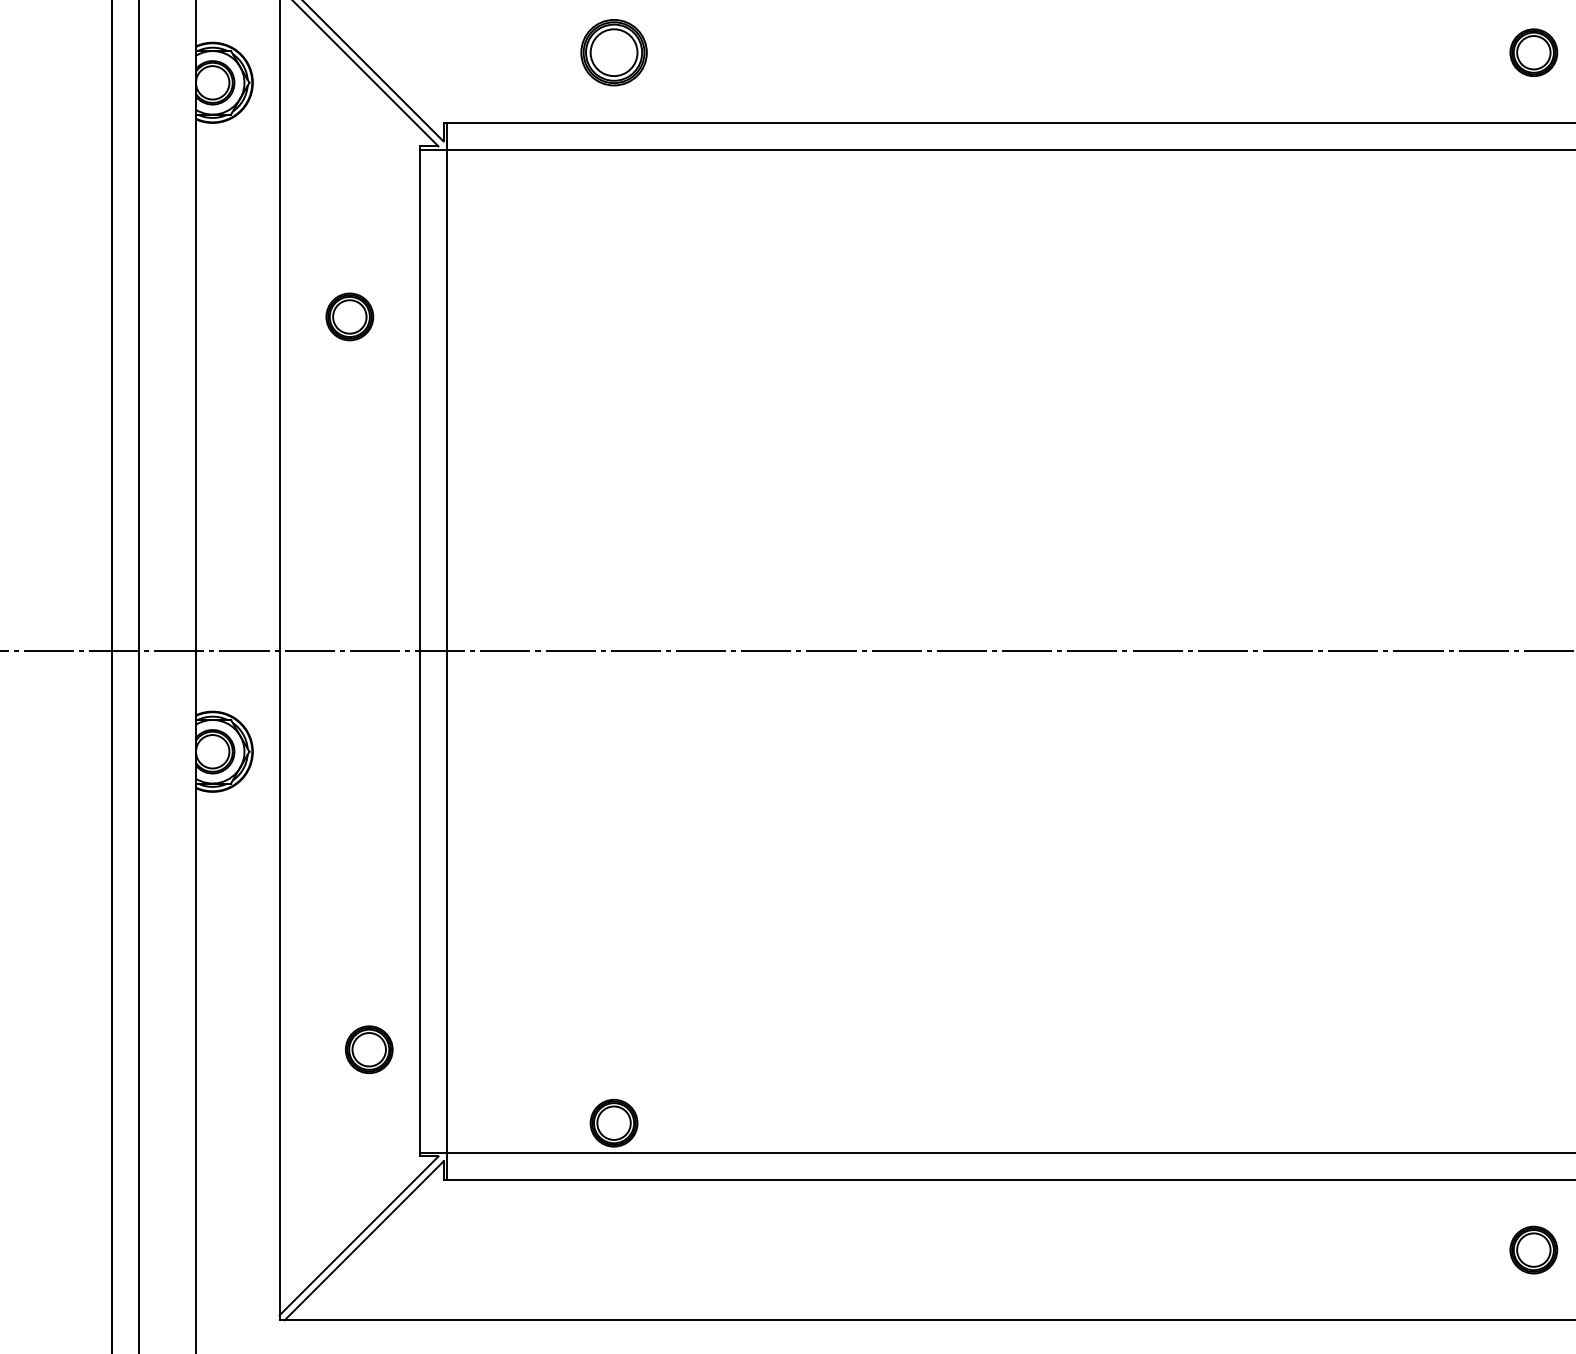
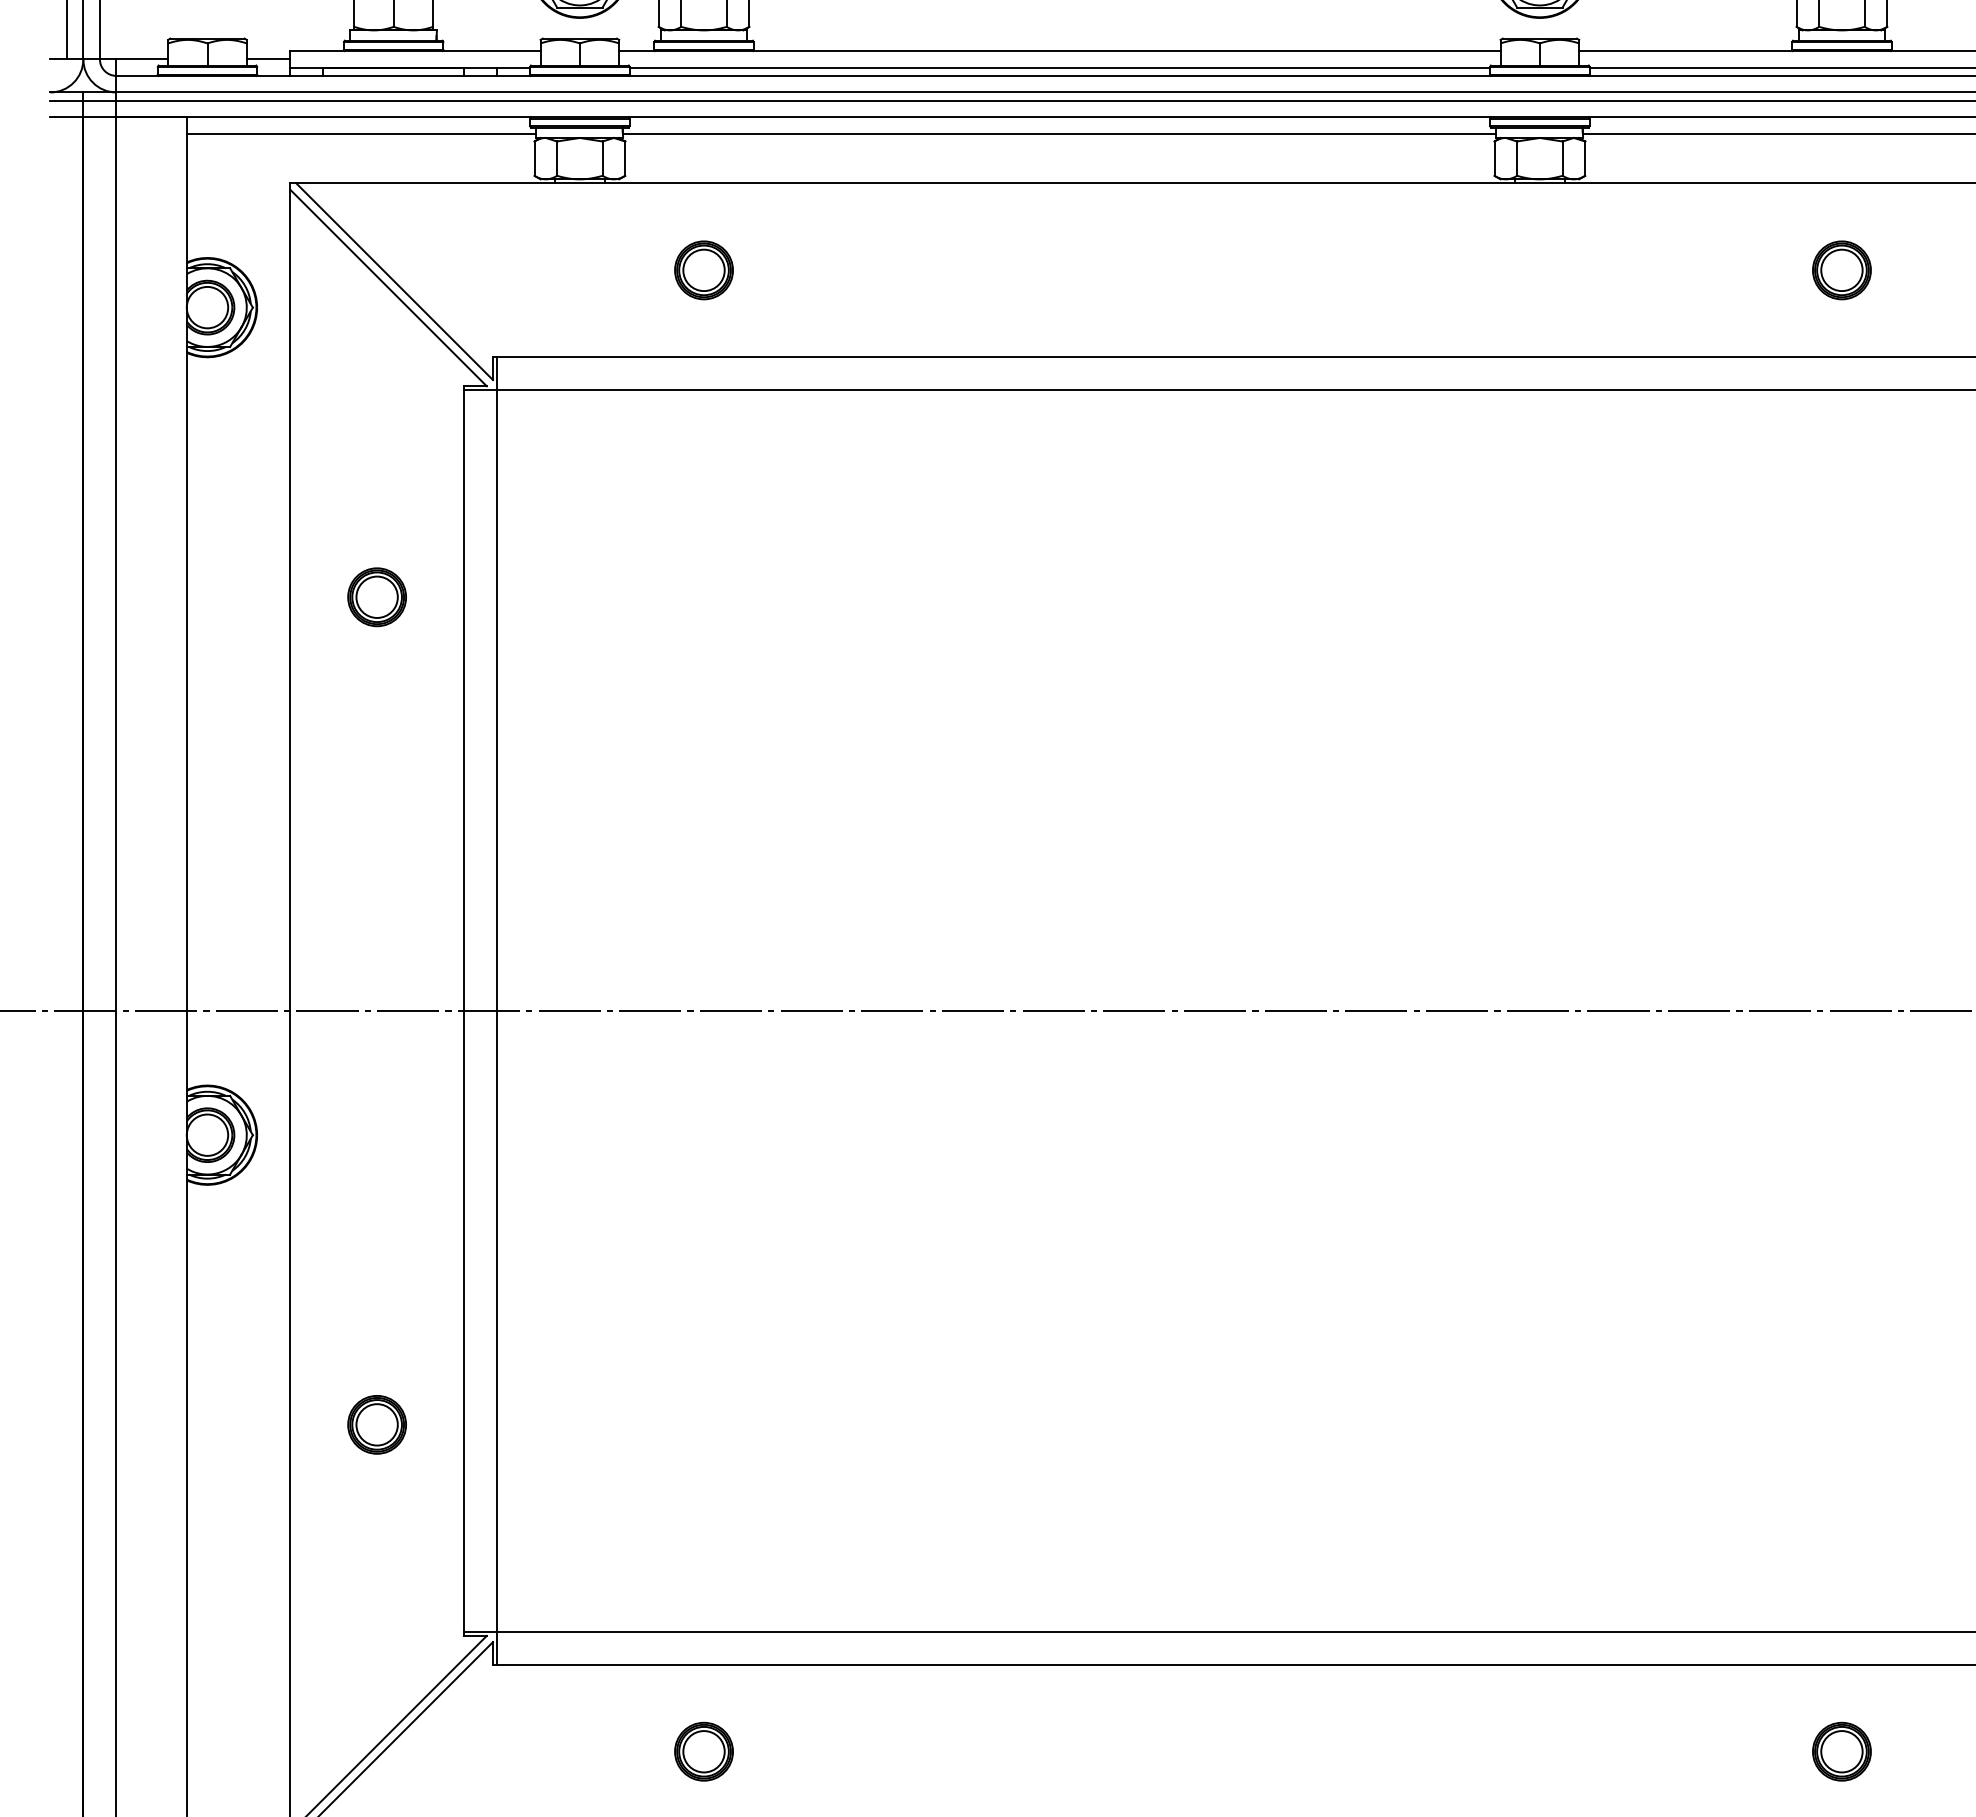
part: (613, 52) -> (703, 270), size x0.71
part: (368, 1049) -> (376, 1424), moved
part: (613, 1123) -> (703, 1751), moved

